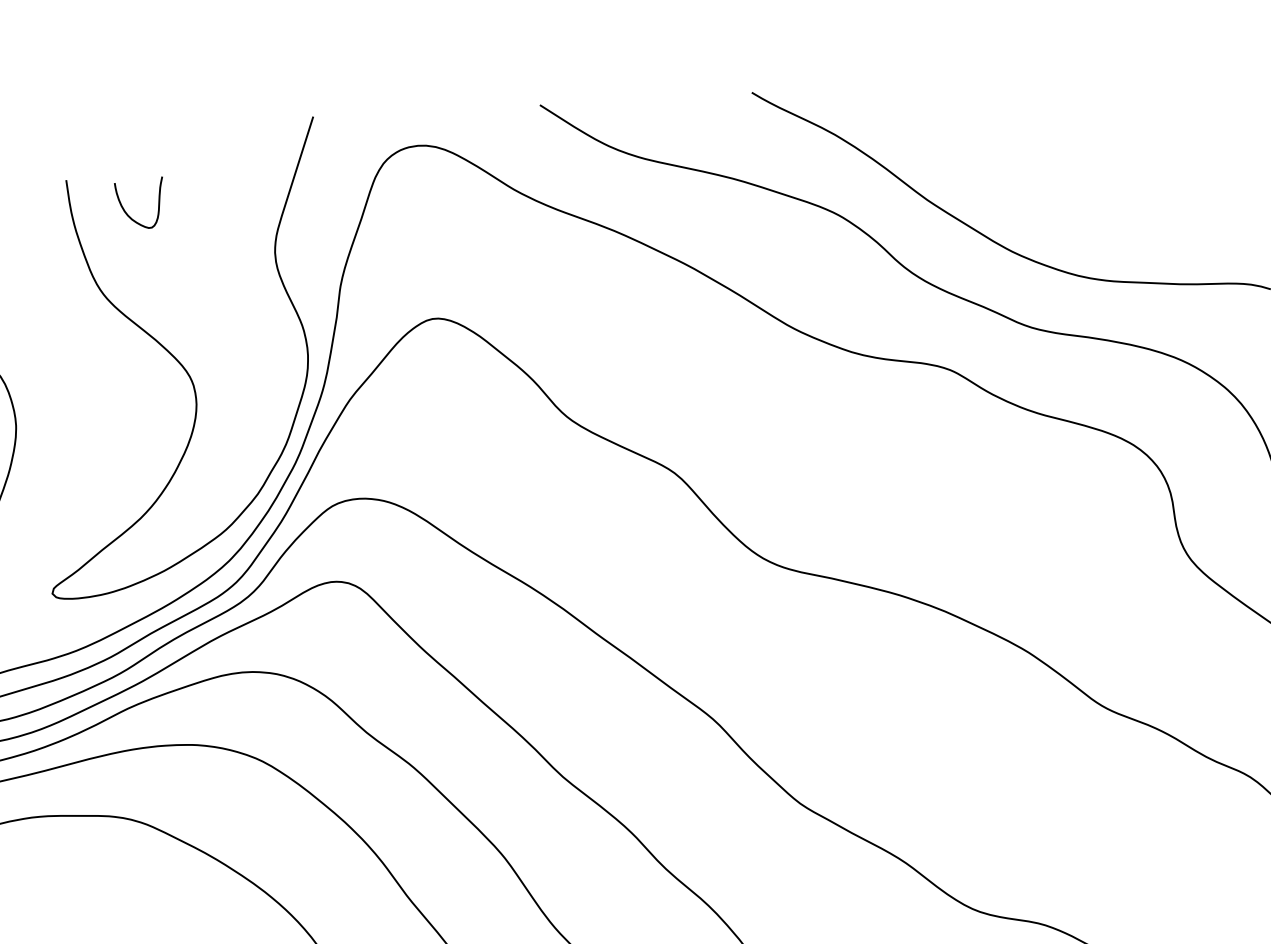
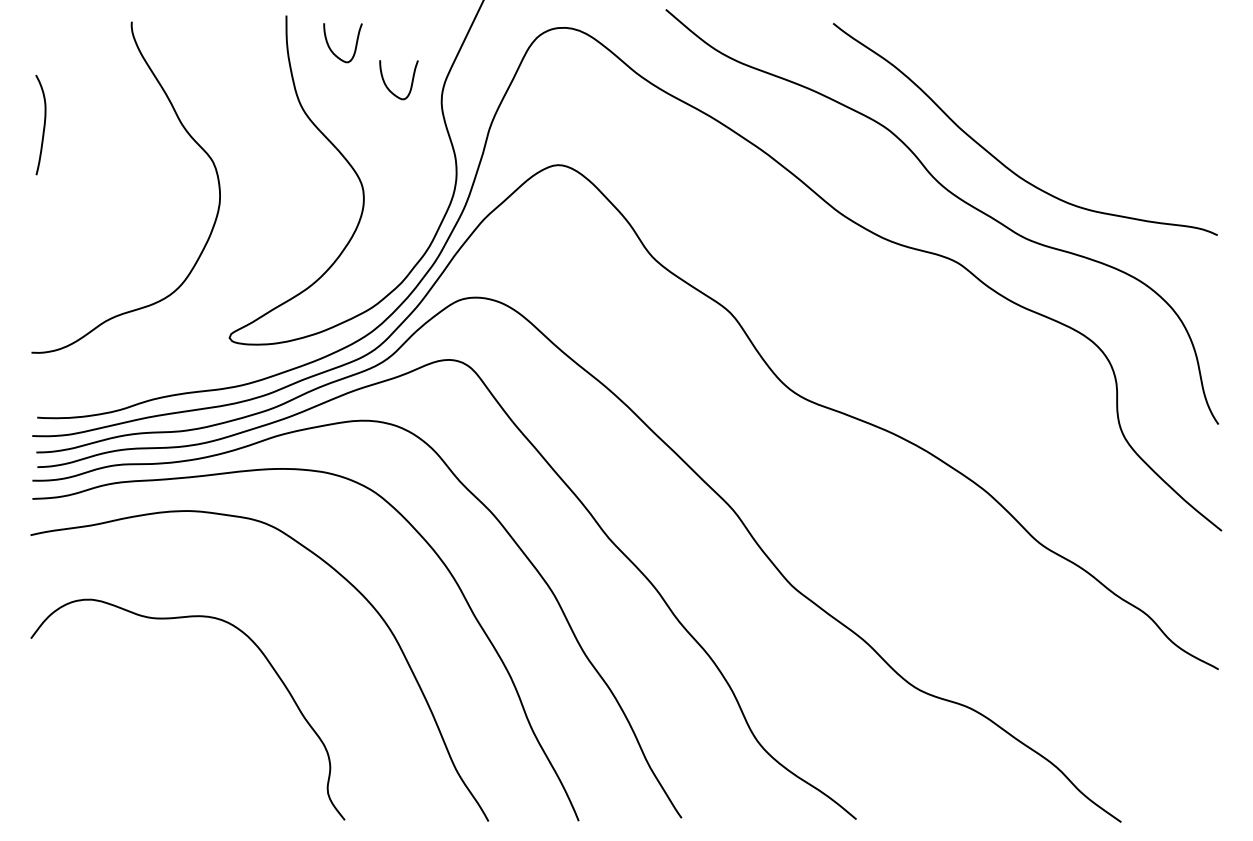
curve: (208, 253) -> (389, 88), added

